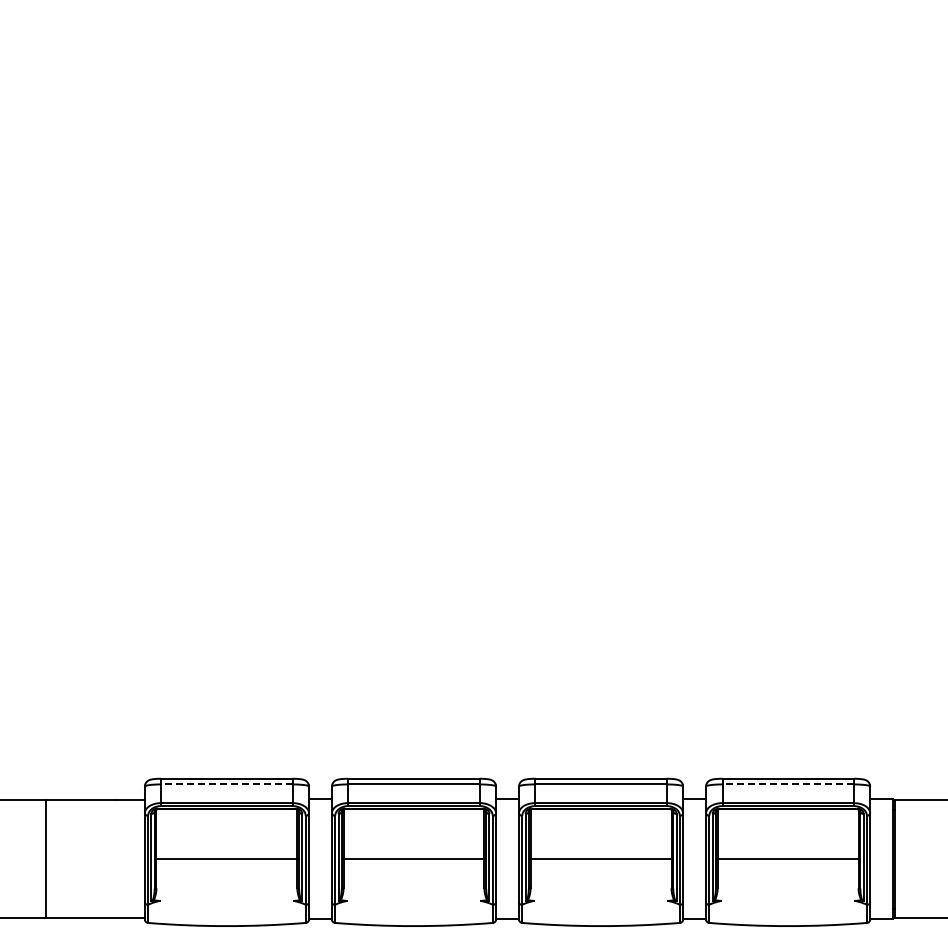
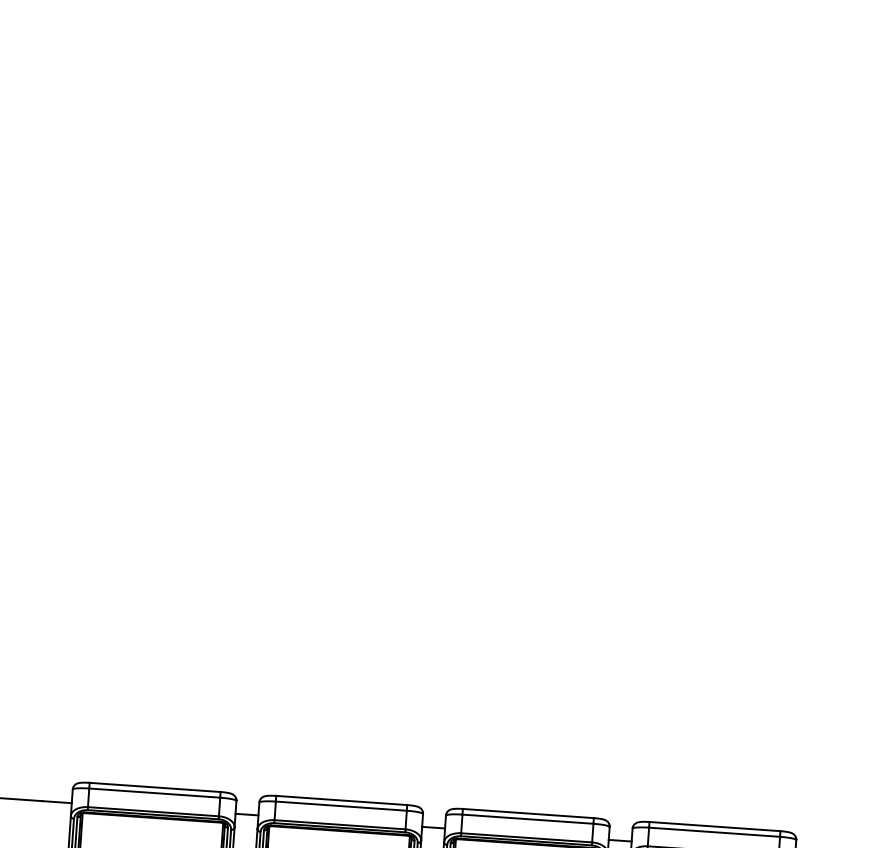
line: (226, 784) -> (154, 793), dashed -> solid
line: (788, 784) -> (714, 832), dashed -> solid

